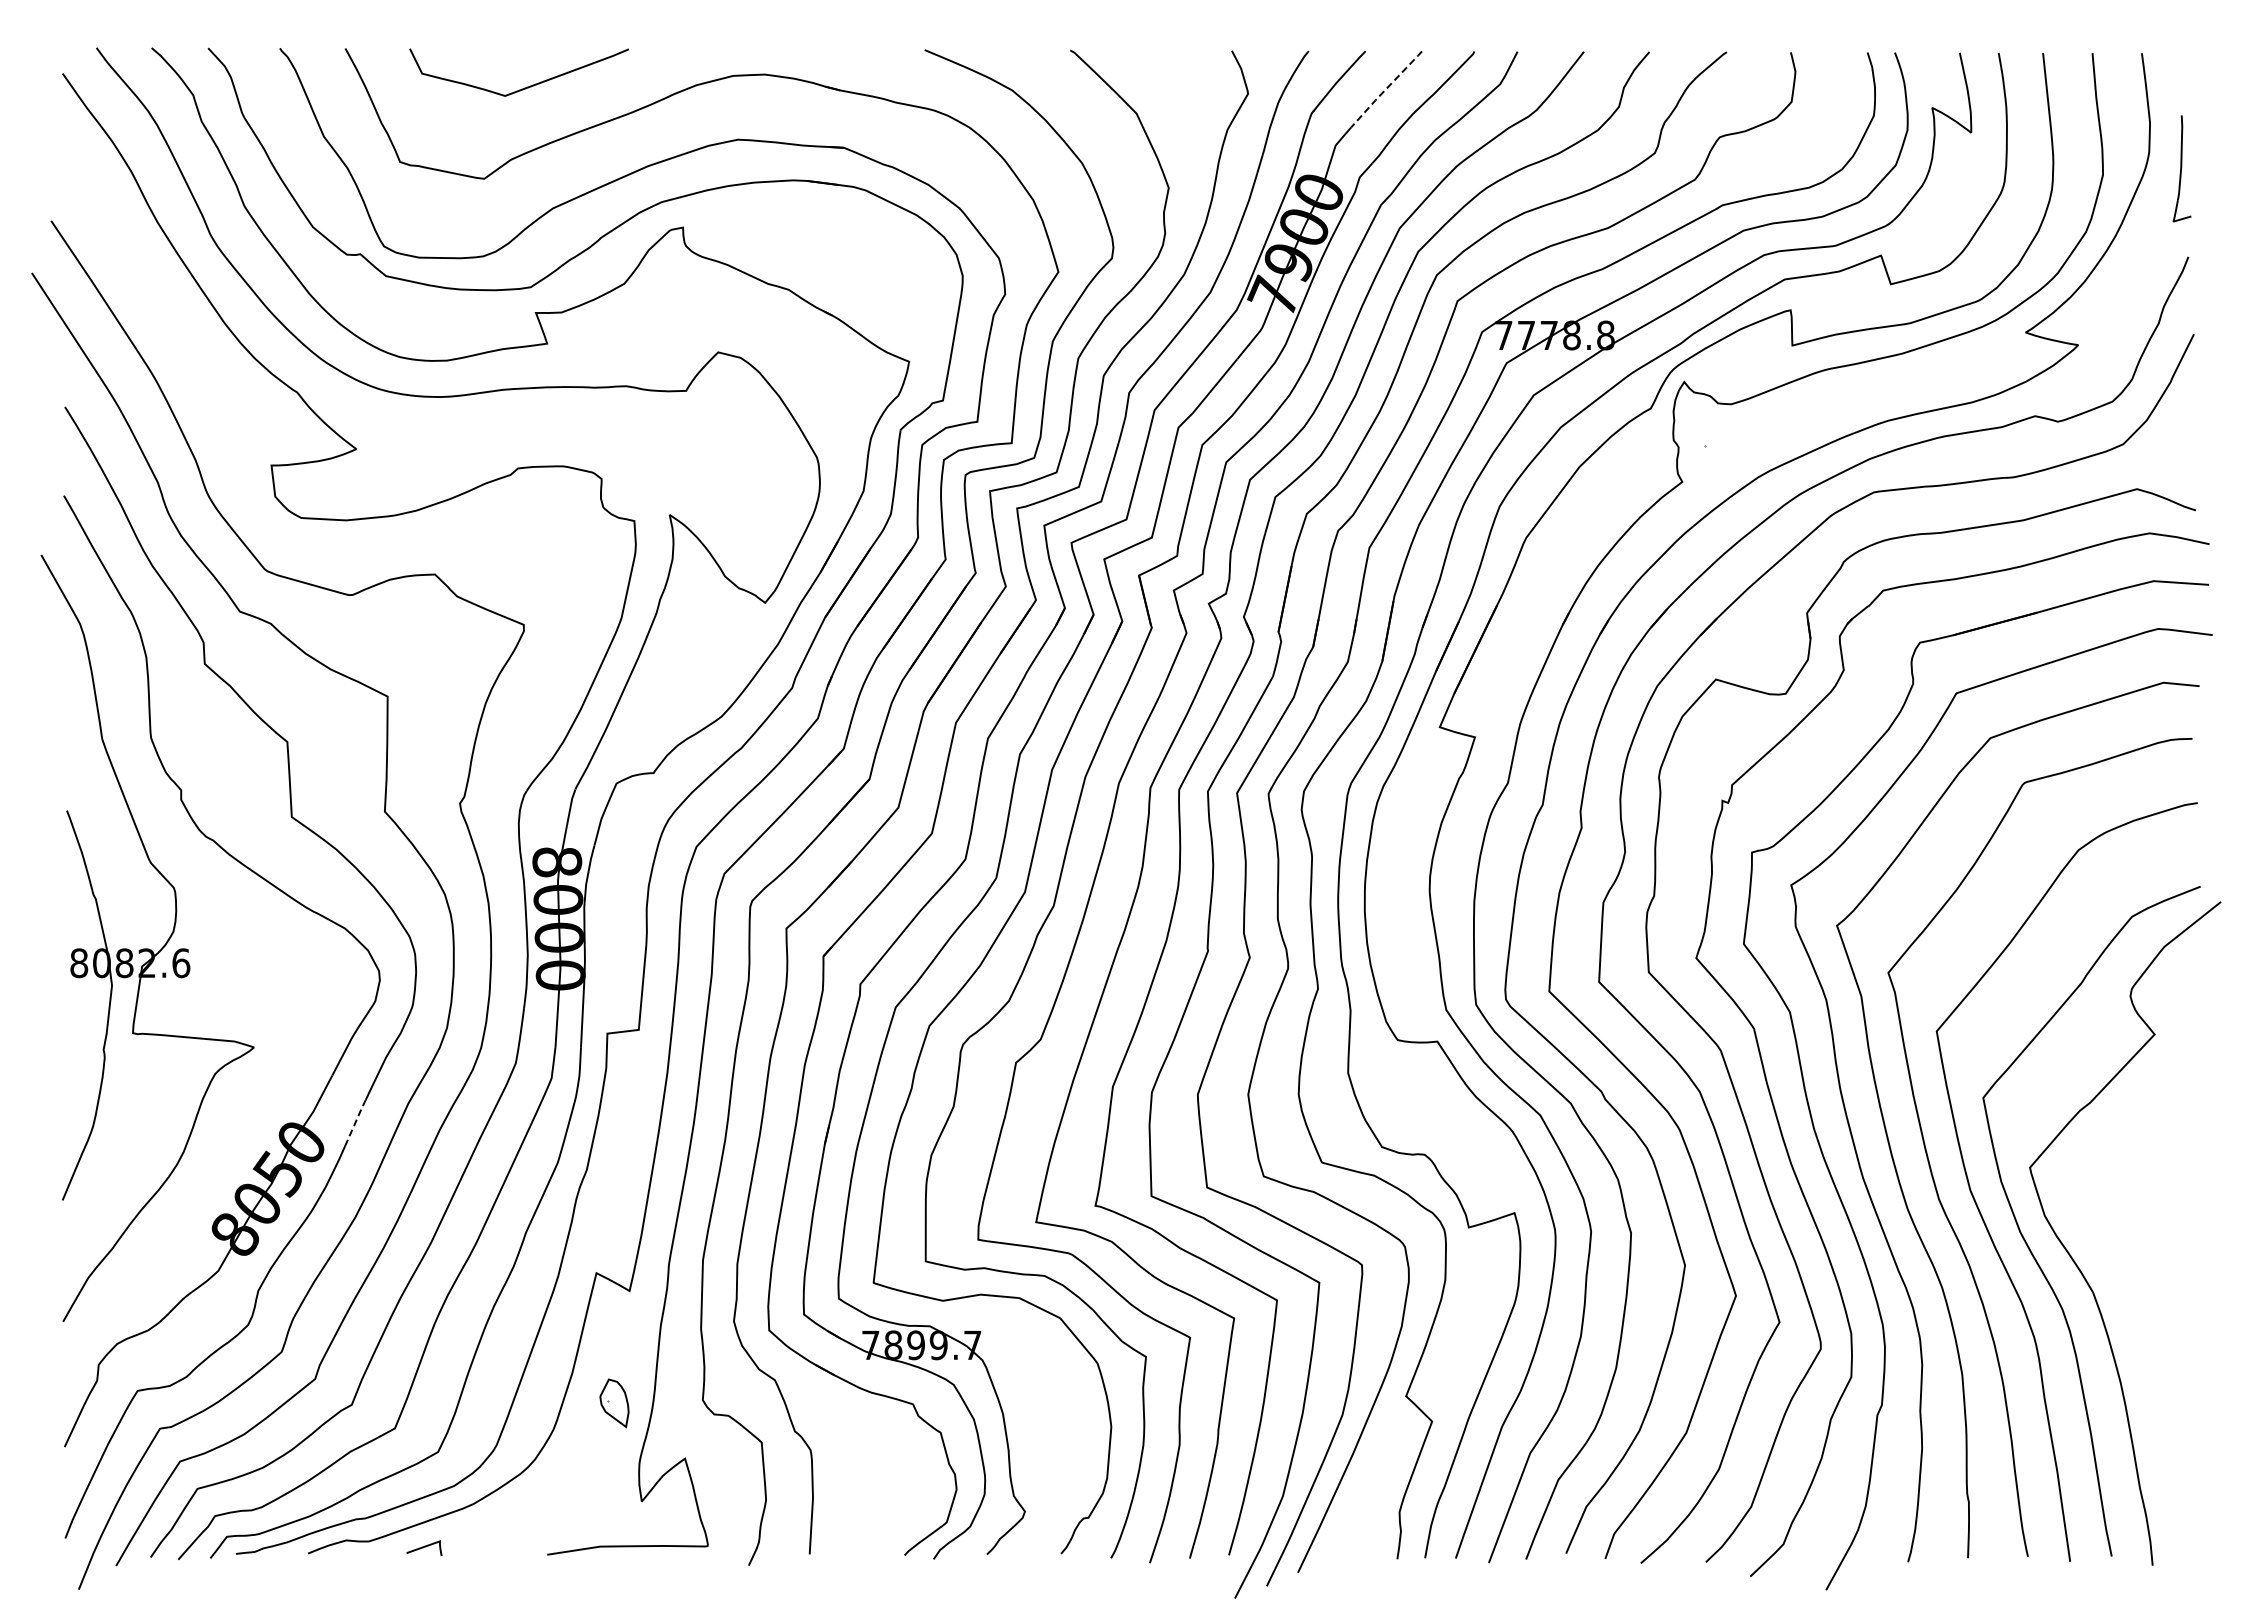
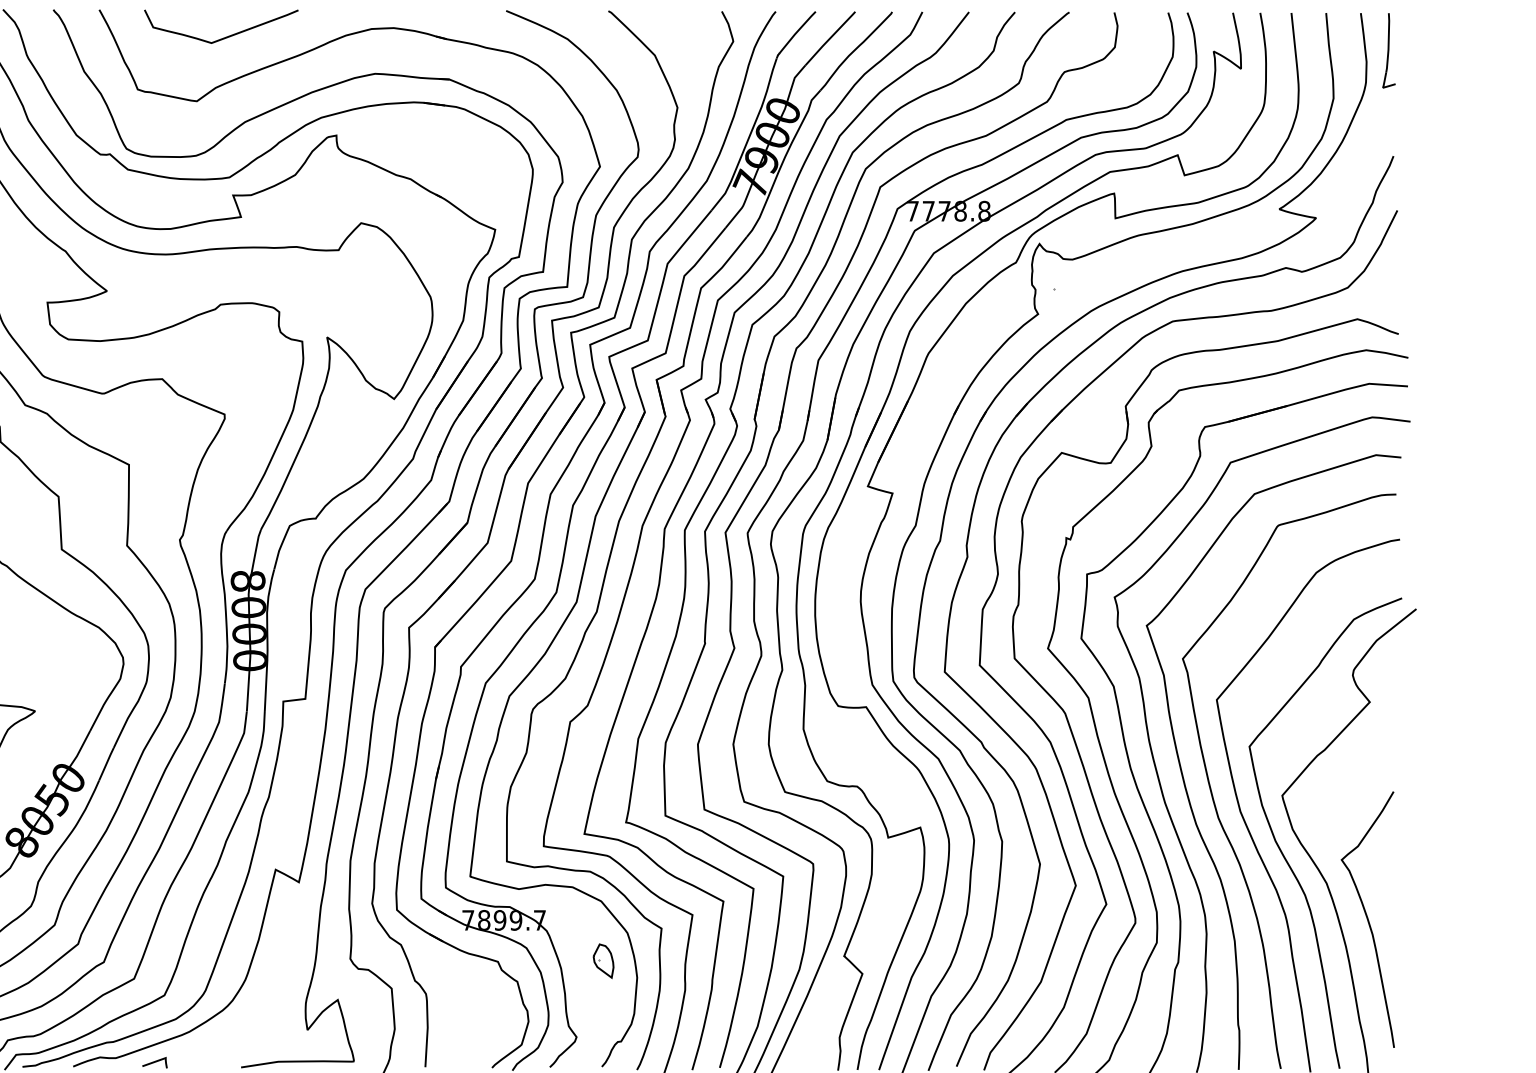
line: (1385, 89) -> (829, 38), dashed -> solid
part: (2181, 168) -> (1388, 50), moved
line: (355, 1123) -> (106, 764), dashed -> solid
curve: (2151, 1343) -> (1367, 919), added
part: (614, 1403) -> (603, 961), moved

